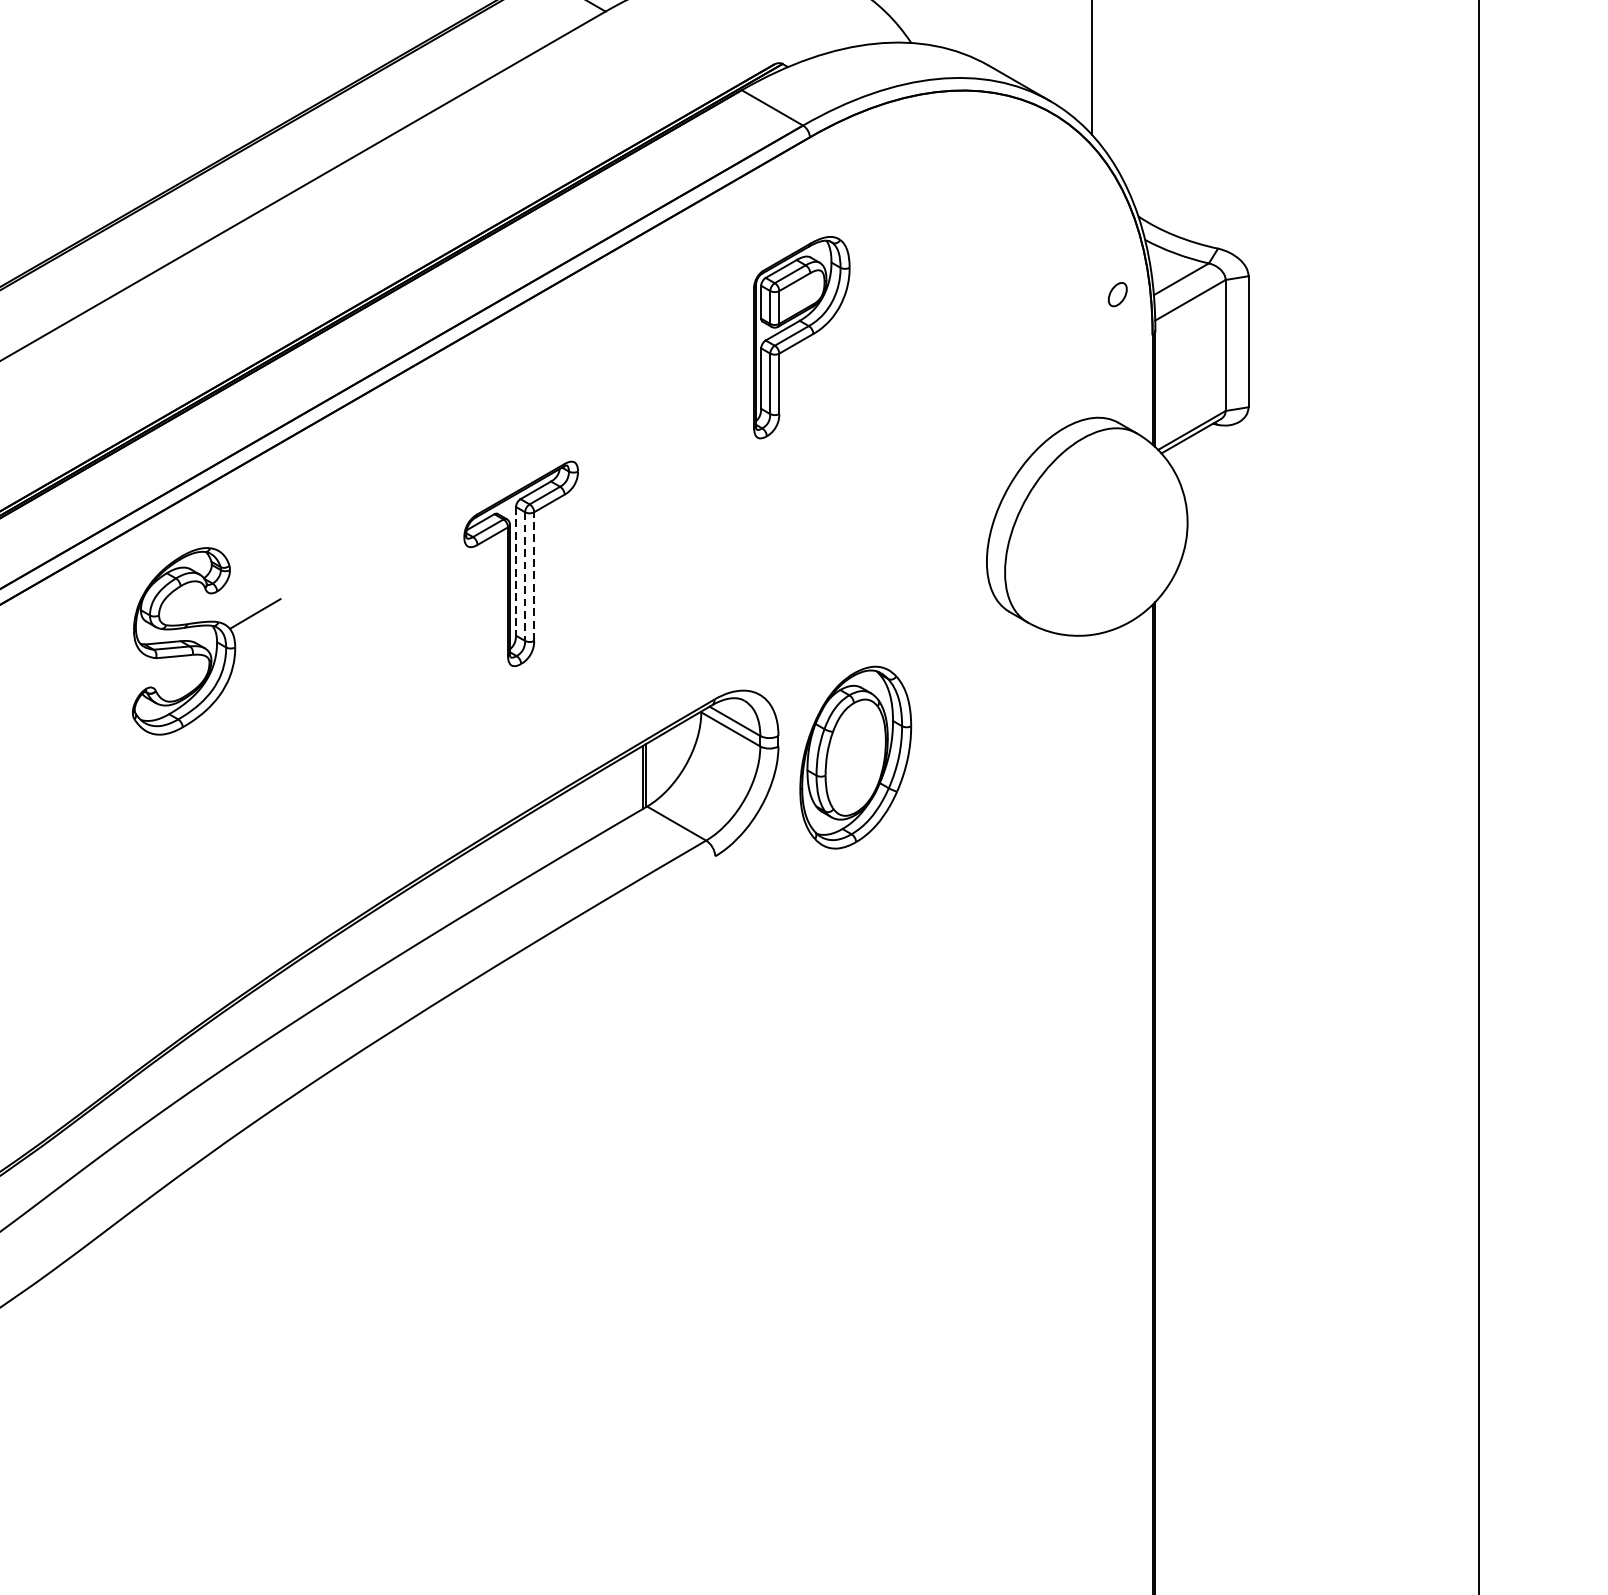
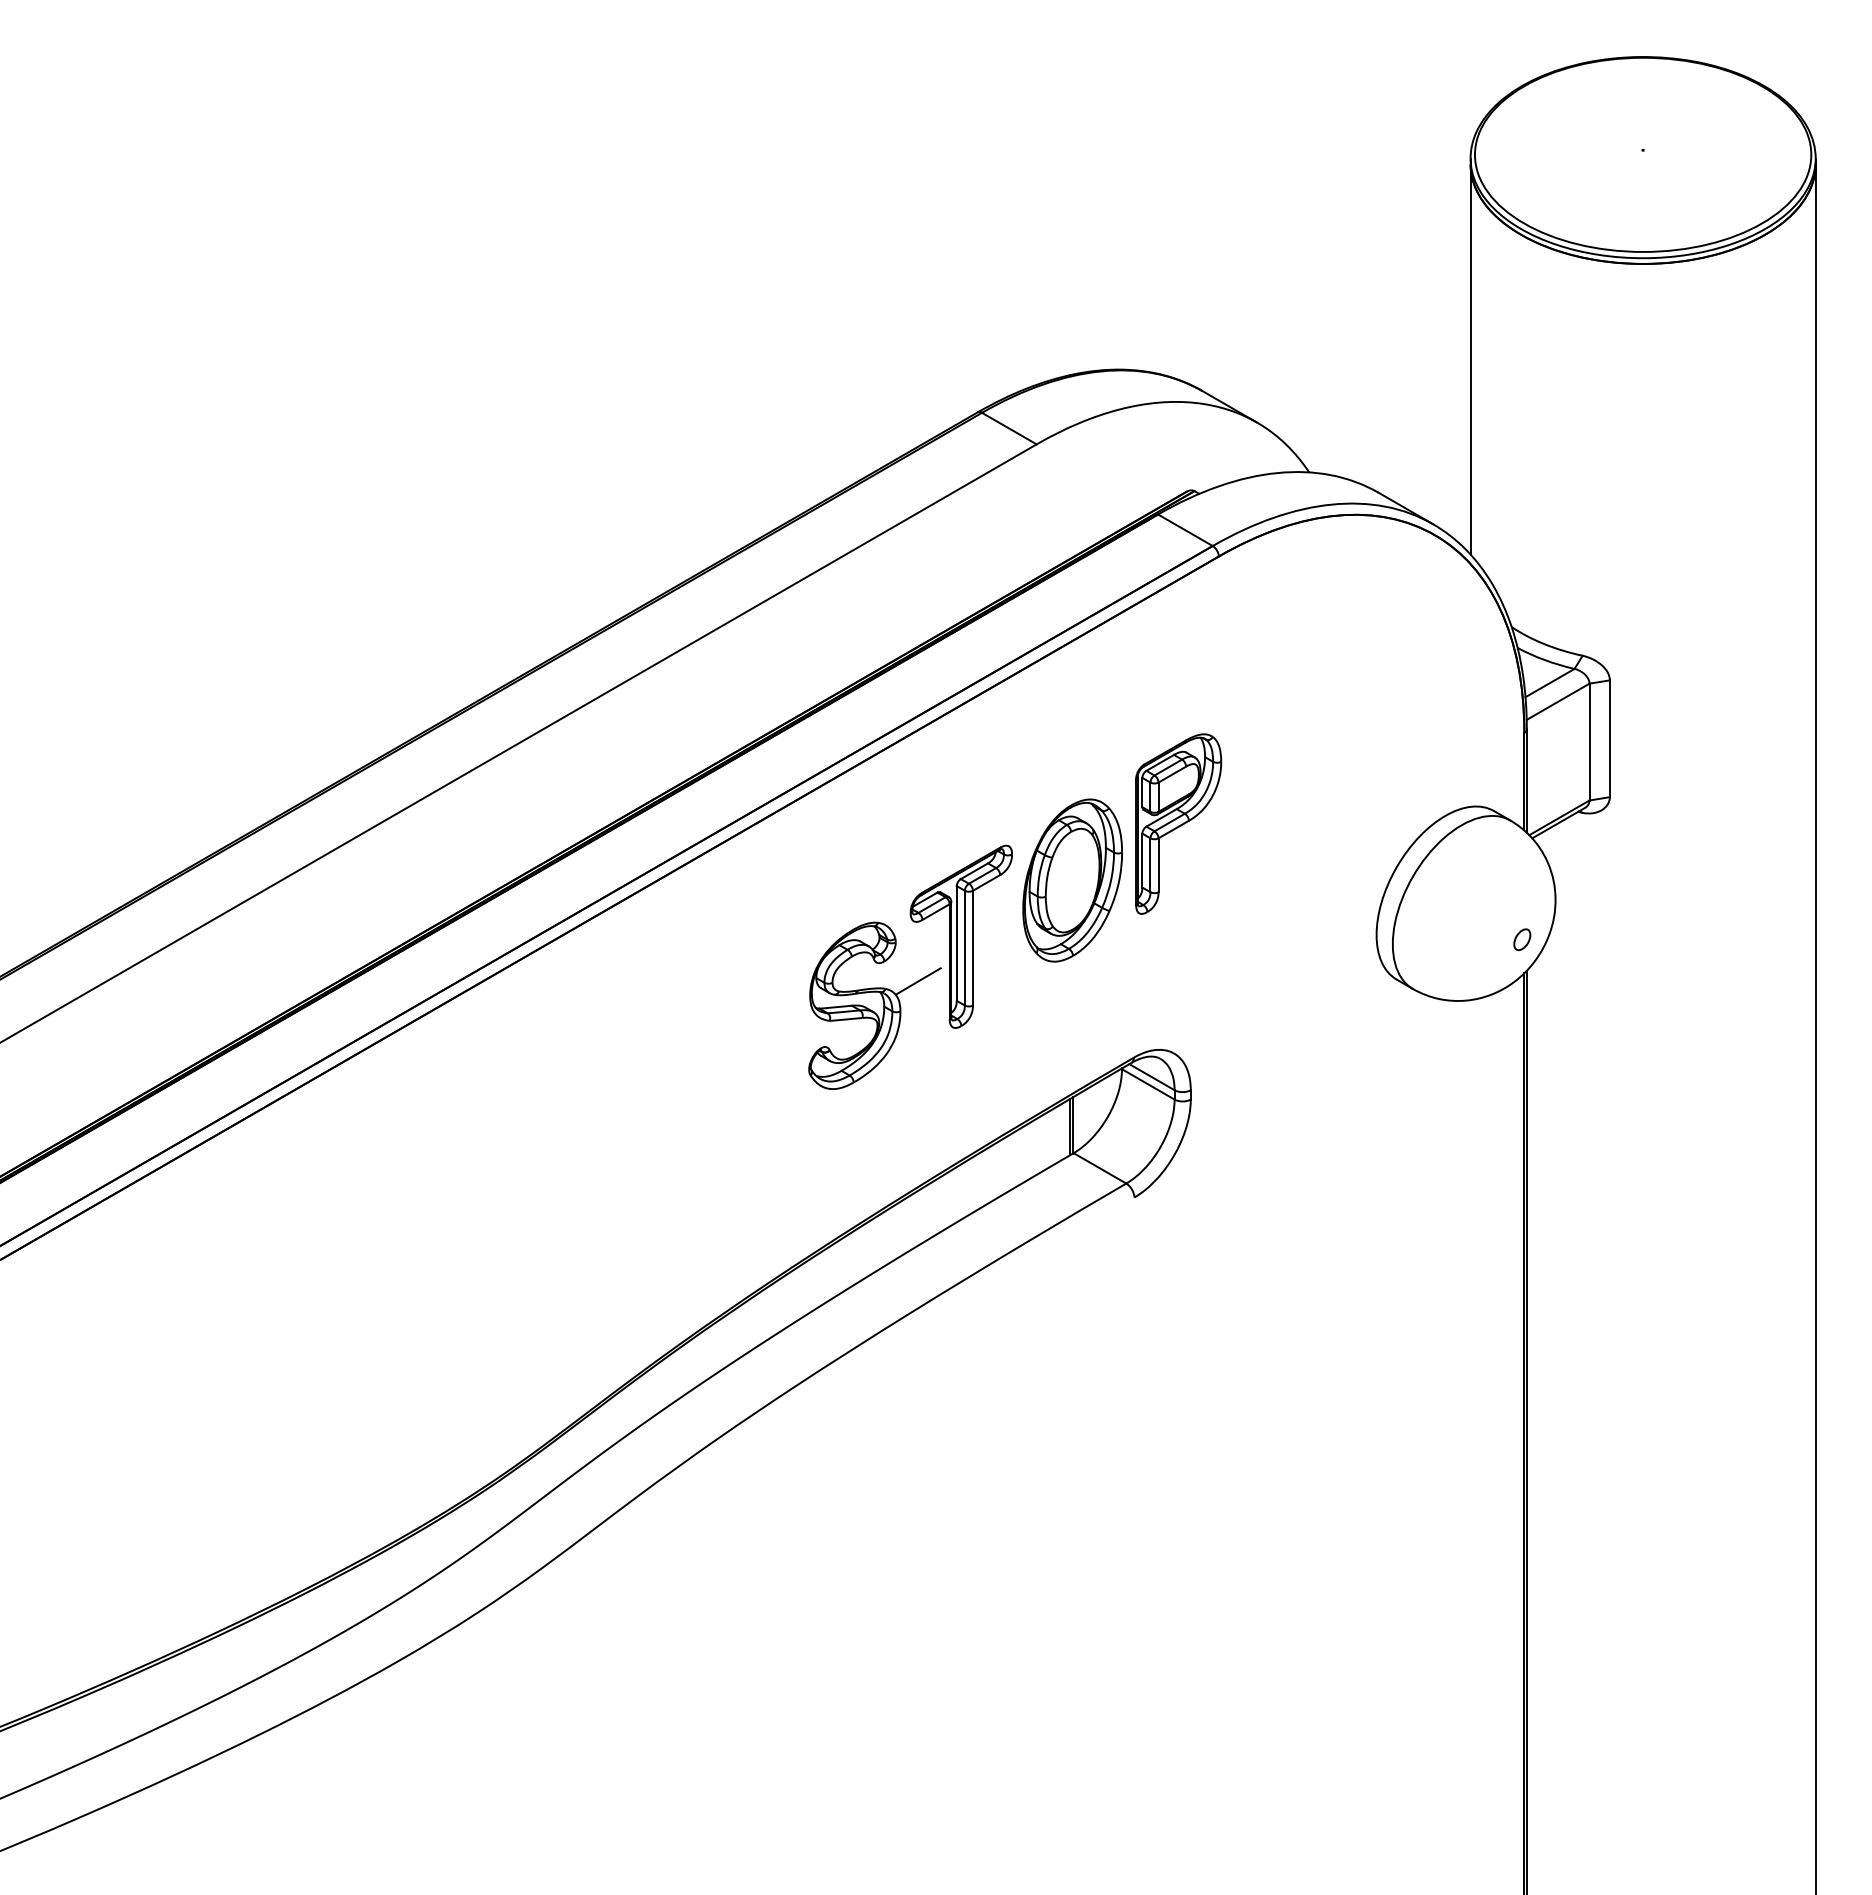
part: (1118, 294) -> (1522, 939), moved
part: (801, 336) -> (1178, 823), moved
line: (515, 571) -> (956, 943), dashed -> solid
line: (533, 575) -> (972, 947), dashed -> solid
line: (524, 576) -> (964, 948), dashed -> solid
part: (206, 640) -> (874, 1005), moved
part: (855, 757) -> (1072, 880), moved

